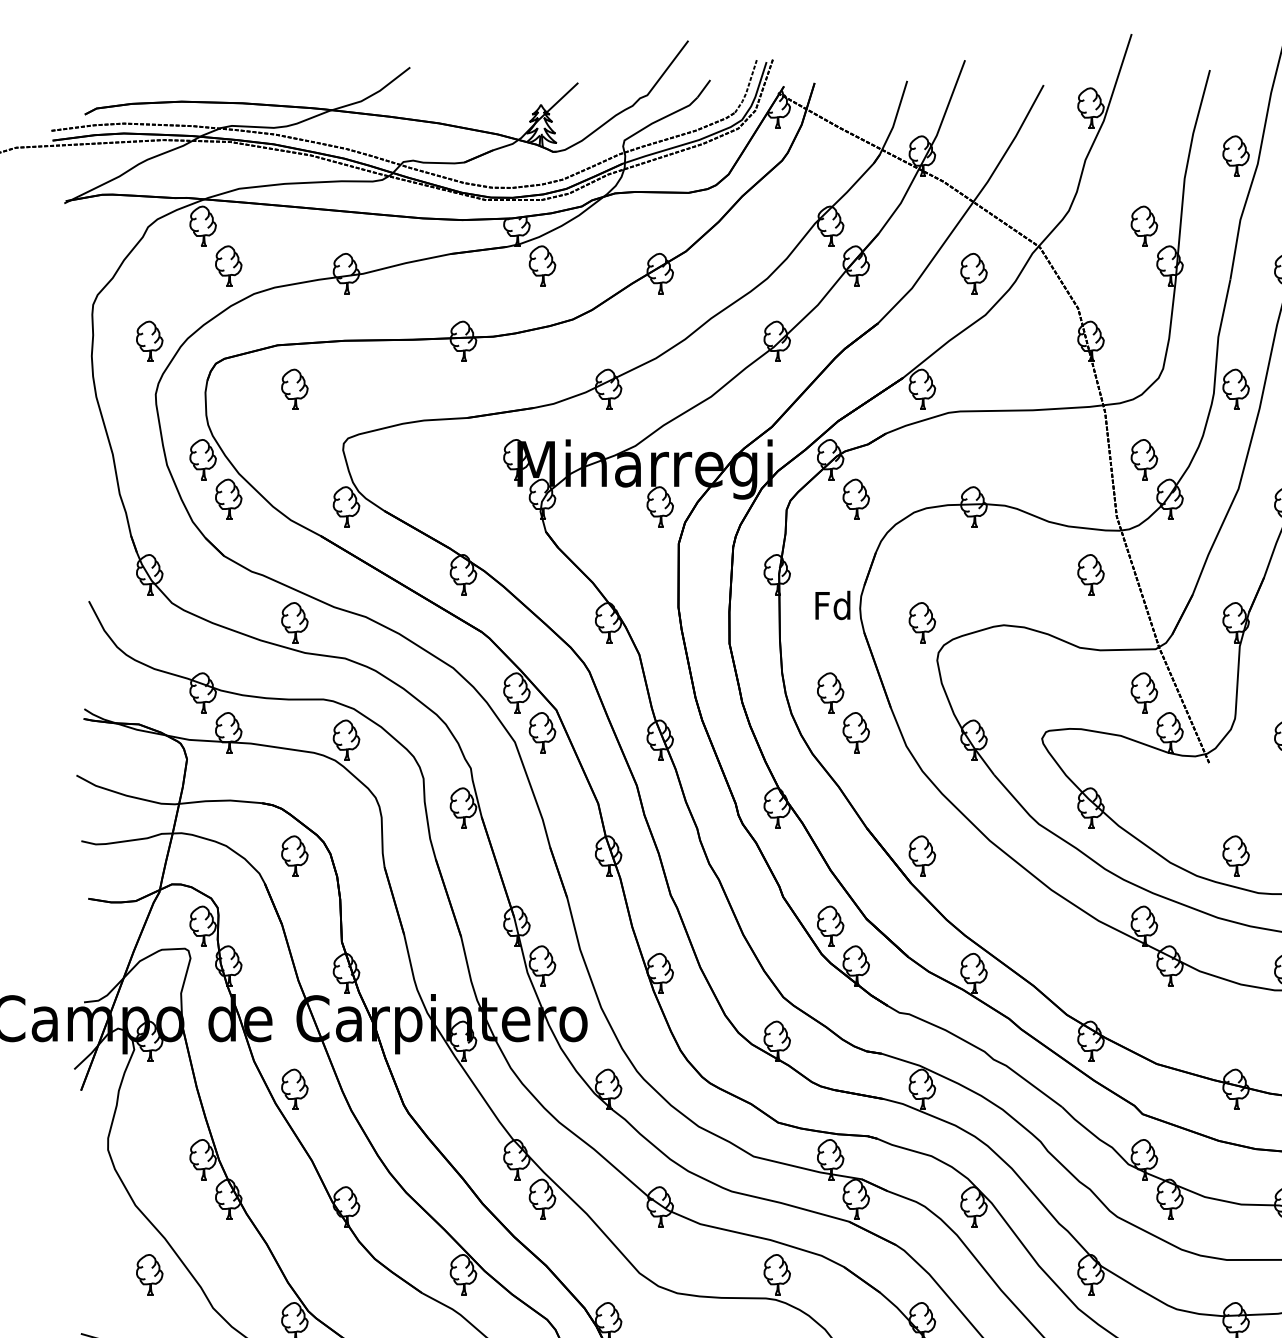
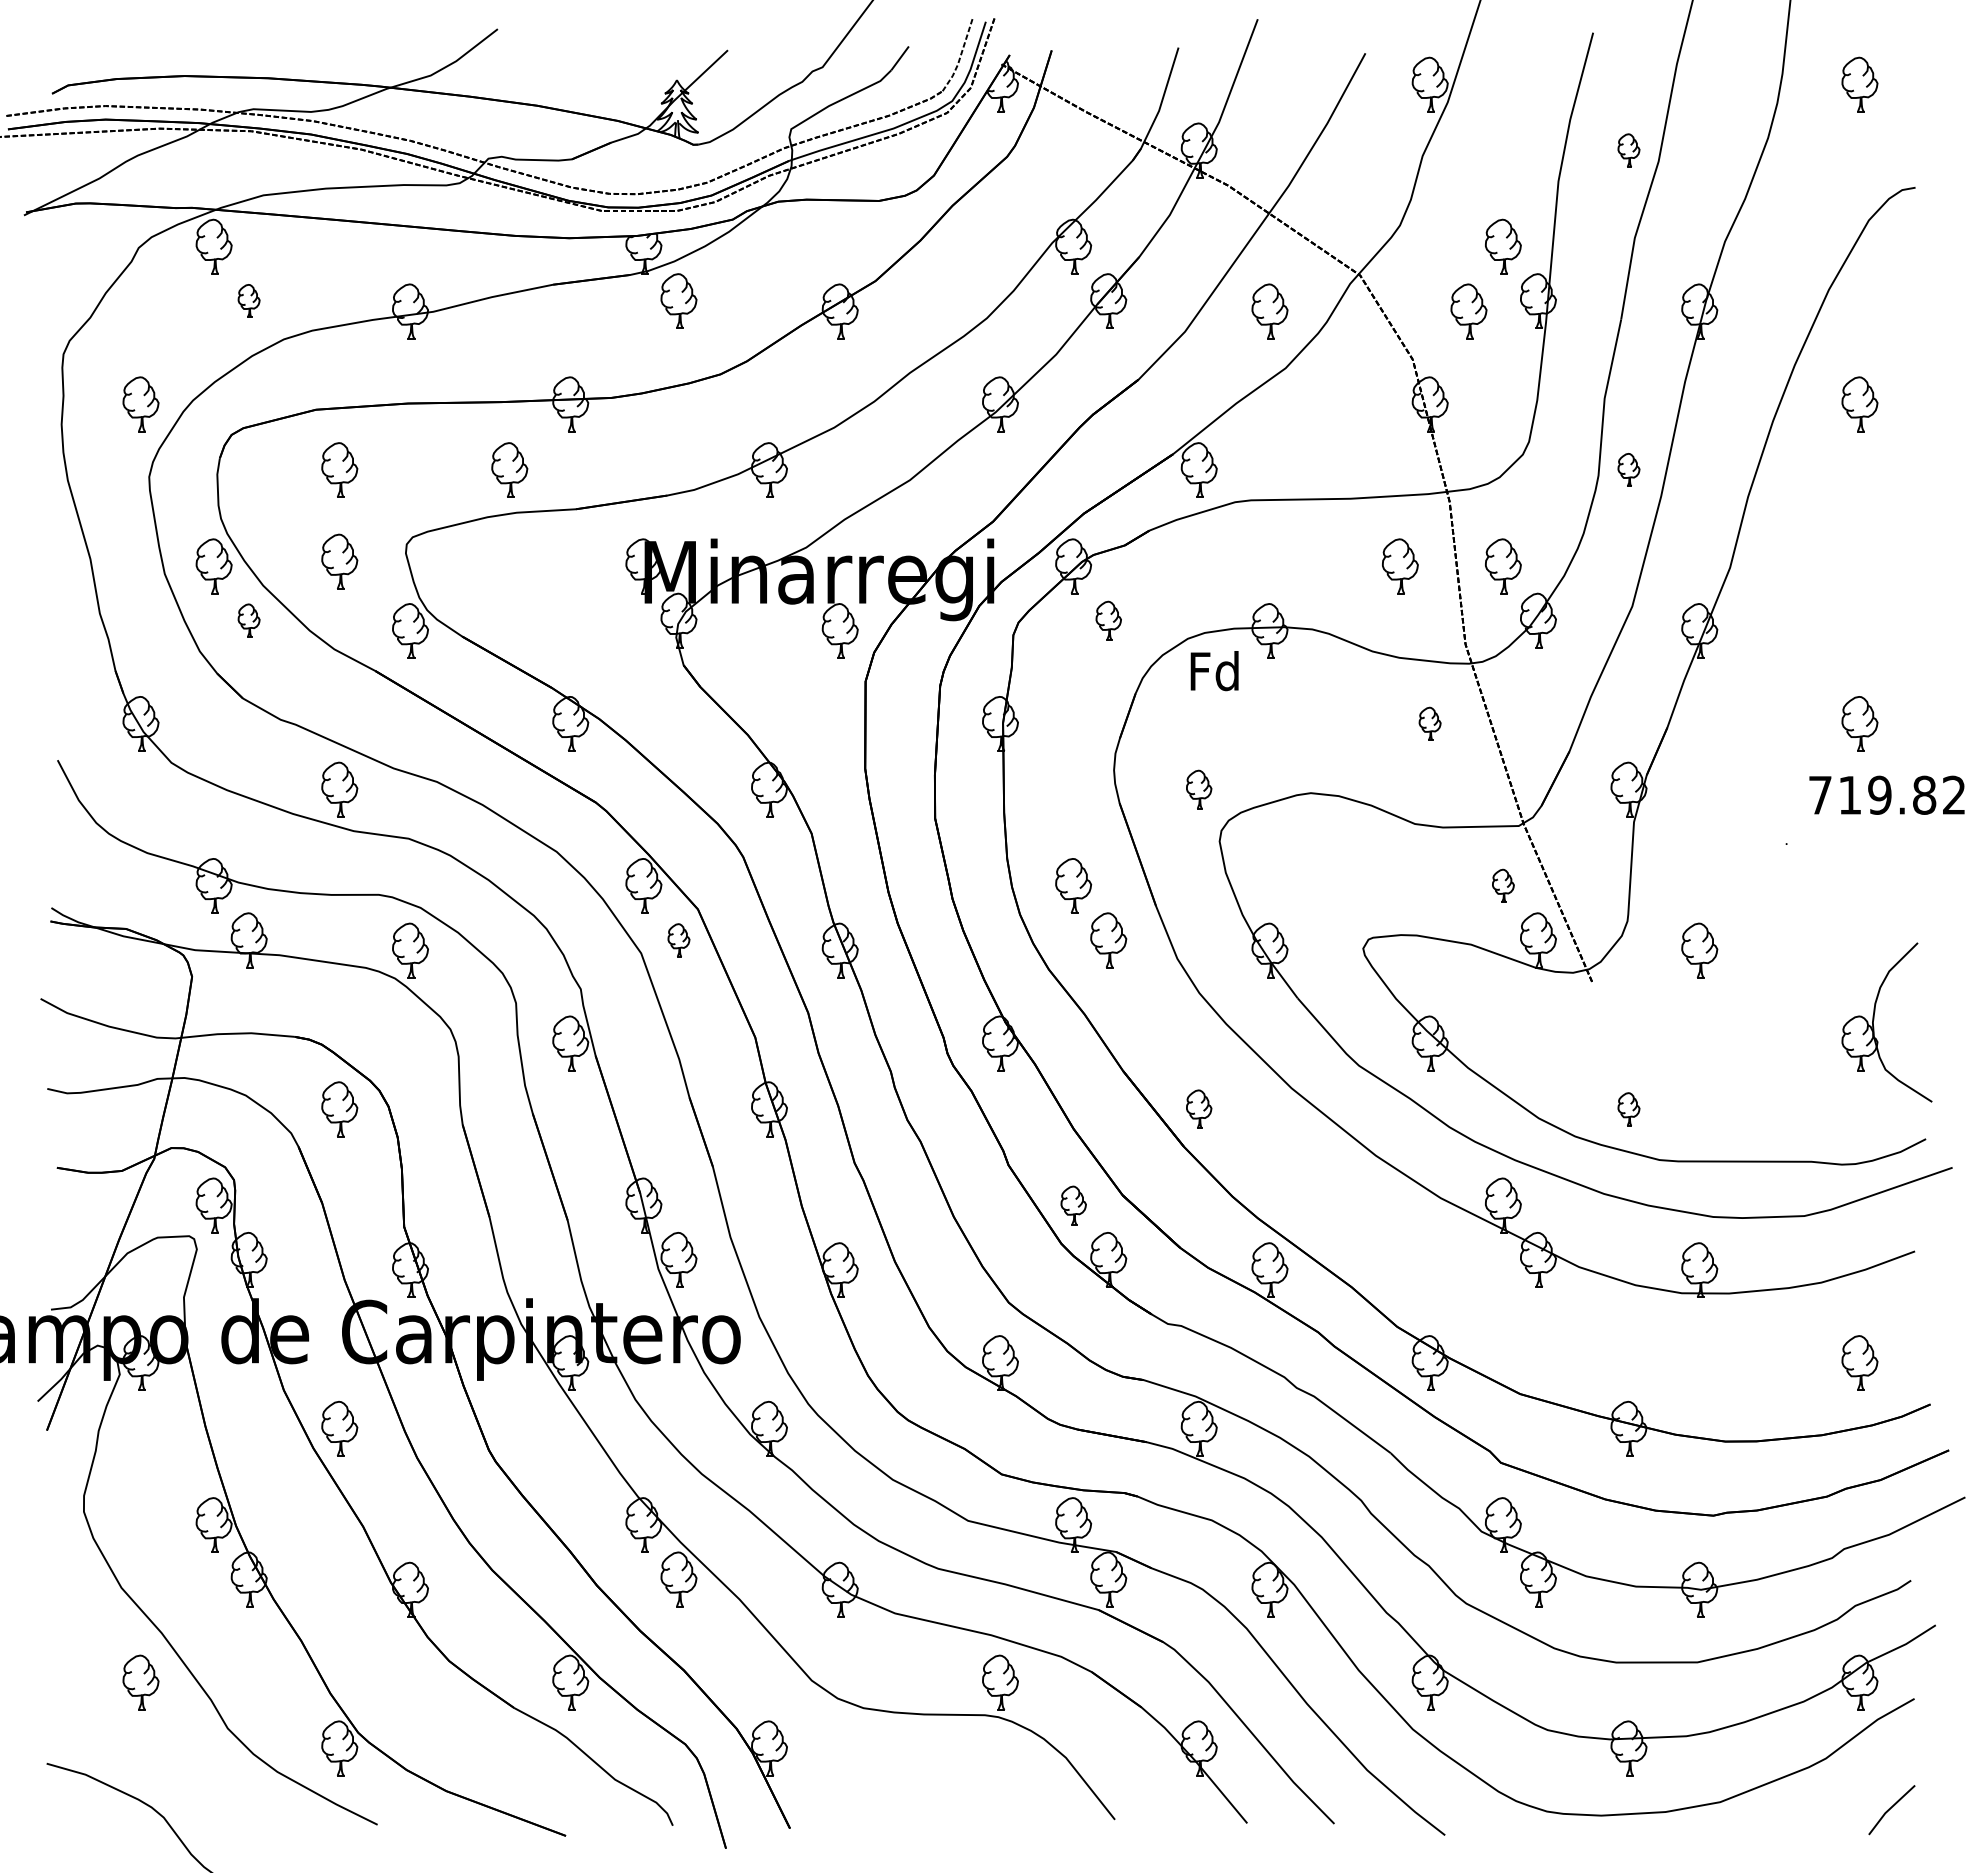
part: (1235, 156) -> (1628, 150), size x0.6
part: (228, 265) -> (248, 300), size x0.6
part: (1118, 273) -> (1468, 311), added
part: (418, 388) -> (509, 469), added
part: (1235, 388) -> (1628, 469), size x0.6
part: (294, 456) -> (339, 561), added
part: (1069, 459) -> (1400, 566), added
part: (228, 499) -> (248, 620), size x0.6
part: (856, 499) -> (1108, 620), size x0.7
part: (1090, 574) -> (1429, 723), size x0.6
text: (832, 605) -> (1214, 671), moved
part: (921, 622) -> (1198, 789), size x0.7
part: (1144, 692) -> (1503, 885), size x0.6
part: (542, 732) -> (678, 940), size x0.6
part: (921, 856) -> (1198, 1109), size x0.7
part: (1235, 856) -> (1628, 1109), size x0.6
part: (830, 926) -> (1073, 1205), size x0.7

